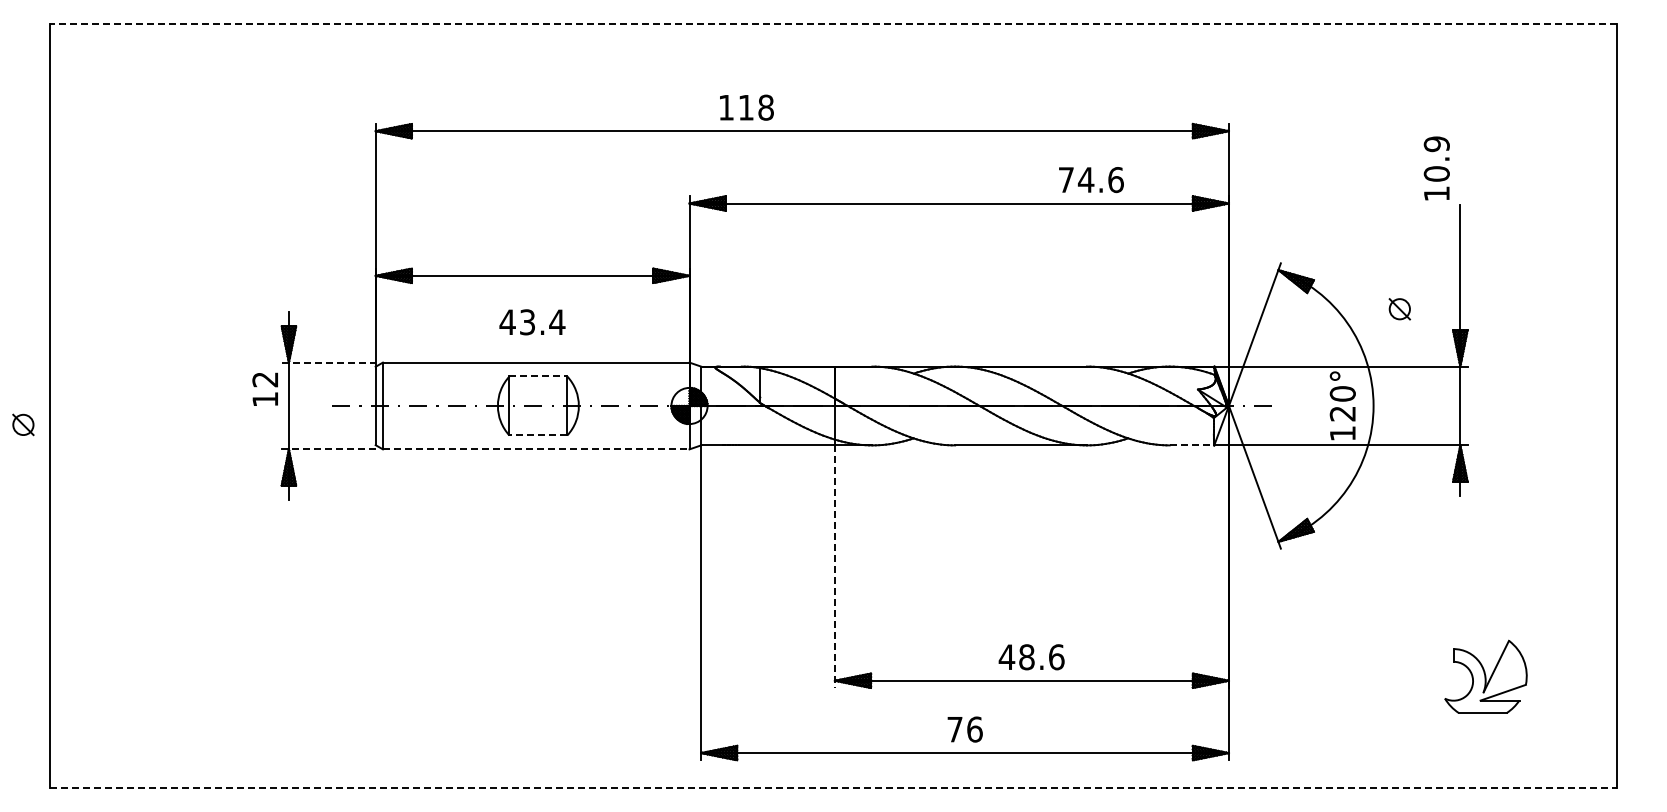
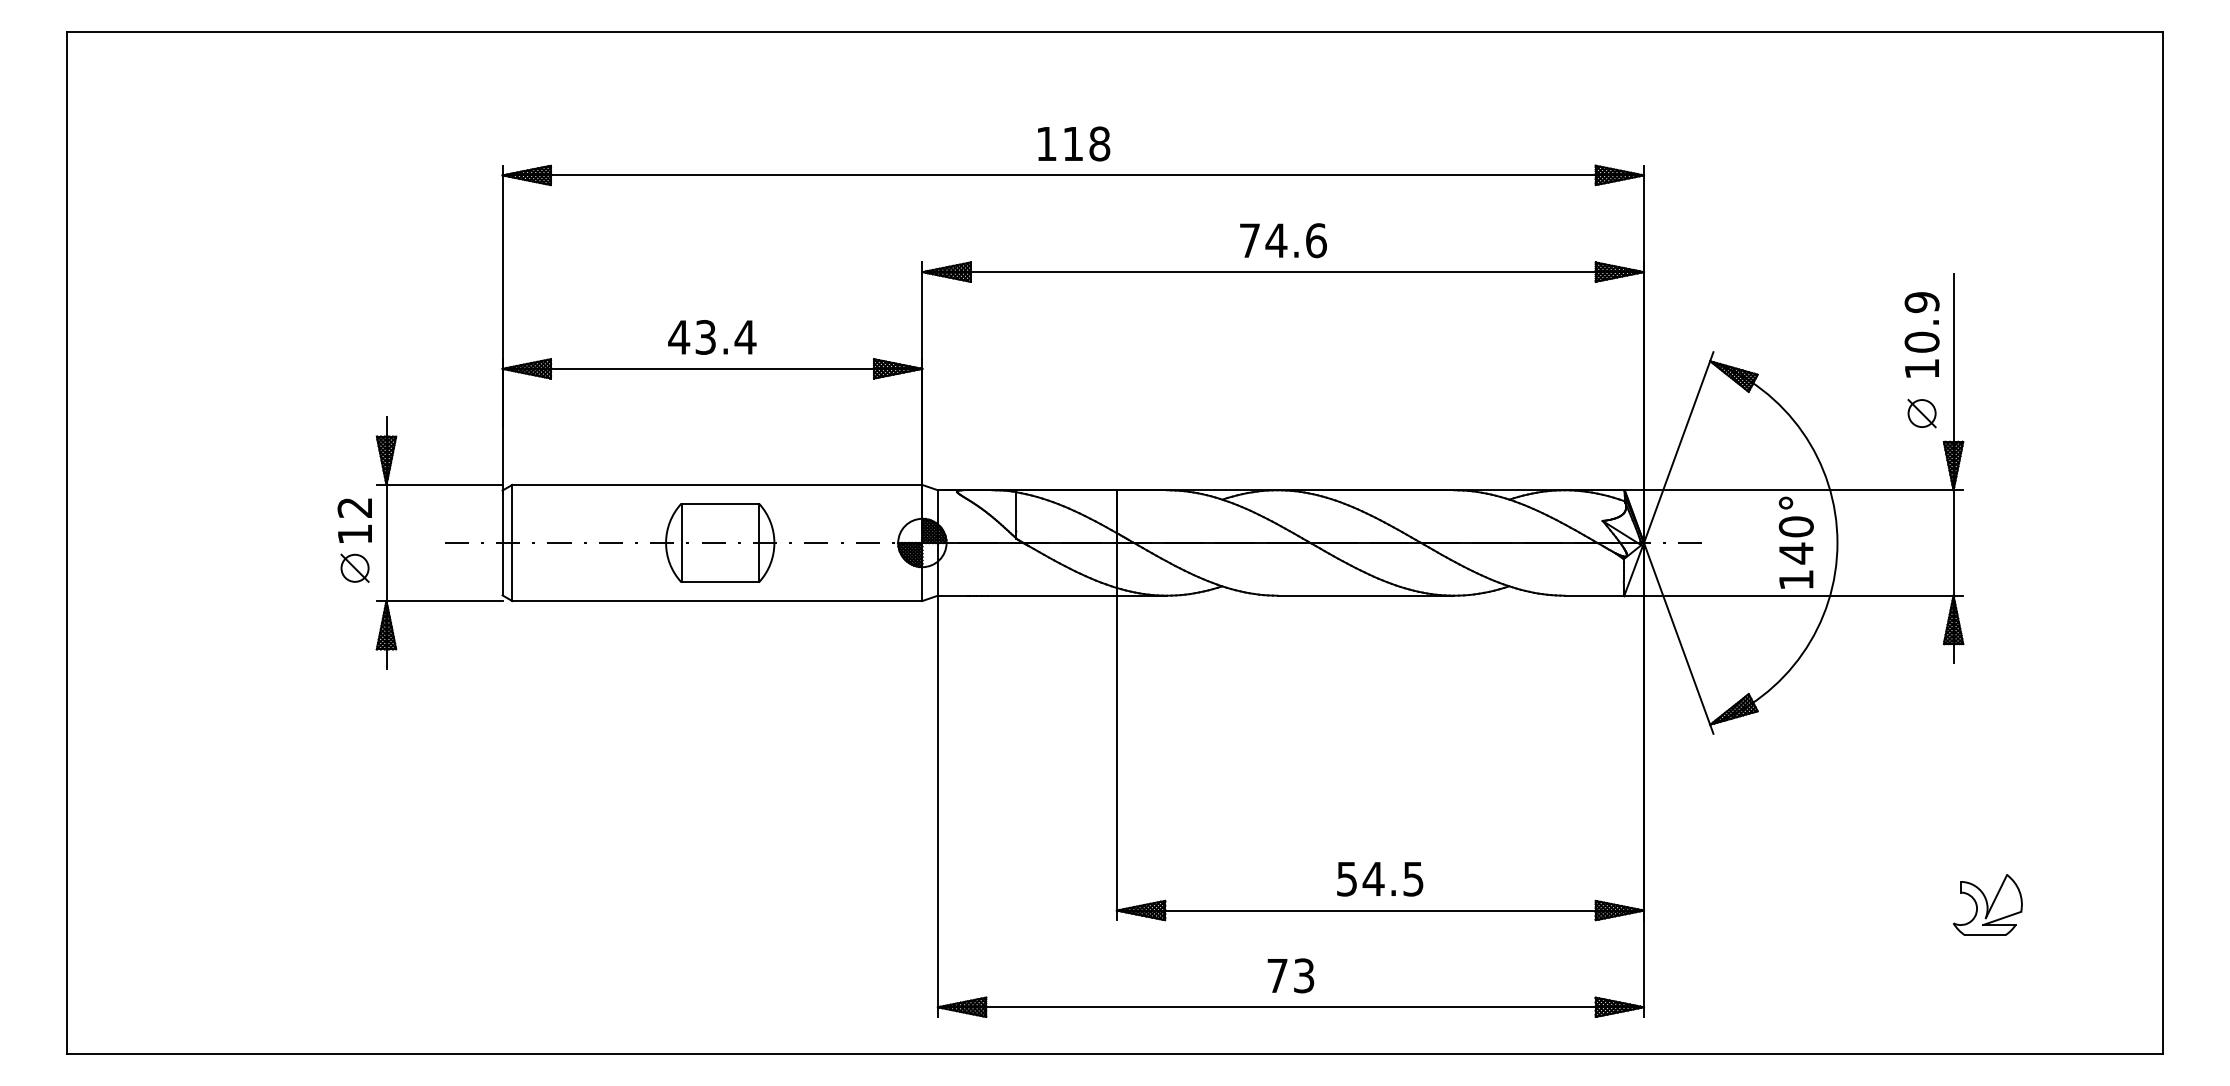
line: (833, 24) -> (1115, 32), dashed -> solid
text: (746, 107) -> (1073, 143), moved
text: (1436, 168) -> (1921, 334), moved
text: (1091, 180) -> (1283, 241), moved
part: (1399, 309) -> (1921, 413), moved
text: (532, 322) -> (712, 337), moved
line: (329, 362) -> (440, 484), dashed -> solid
line: (538, 376) -> (720, 503), dashed -> solid
text: (1342, 413) -> (1795, 553), 120° -> 140°
part: (23, 424) -> (355, 567), moved
line: (538, 435) -> (720, 582), dashed -> solid
line: (1192, 445) -> (1595, 595), dashed -> solid
line: (331, 449) -> (443, 601), dashed -> solid
line: (536, 449) -> (717, 601), dashed -> solid
line: (834, 567) -> (1116, 759), dashed -> solid
text: (1031, 657) -> (1379, 879), 48.6 -> 54.5
part: (1485, 676) -> (1987, 904), size x0.62
text: (974, 729) -> (1303, 975), 76 -> 73
line: (833, 787) -> (1115, 1053), dashed -> solid

